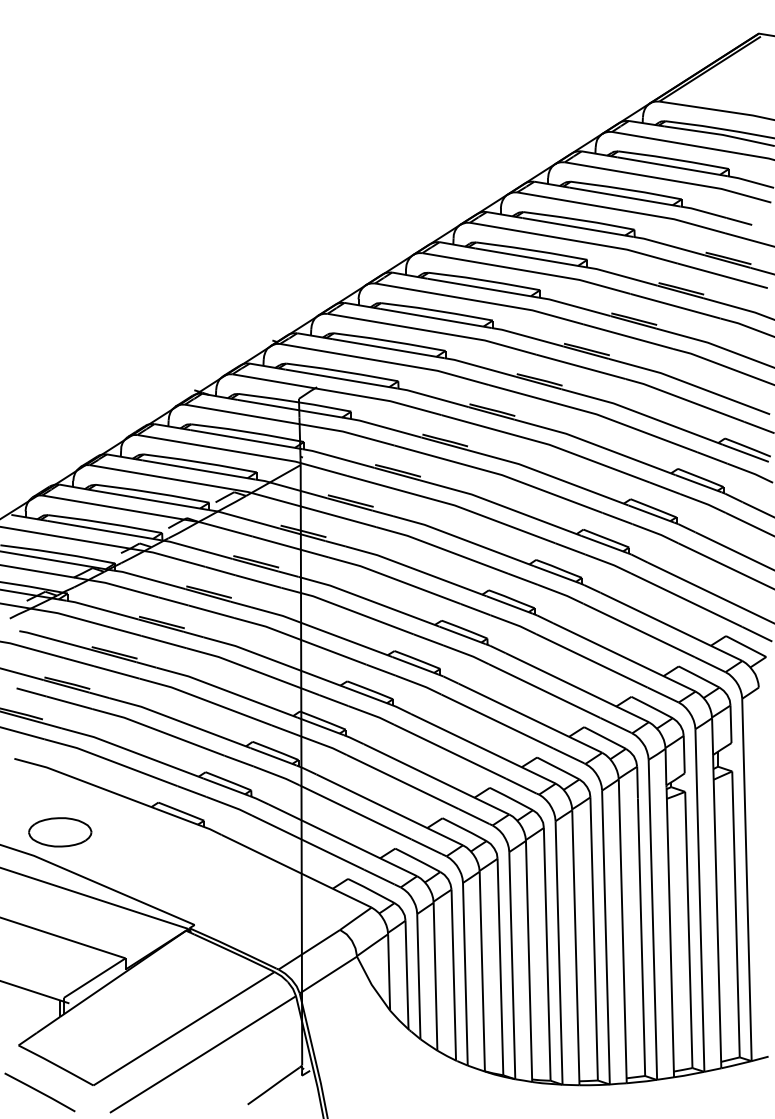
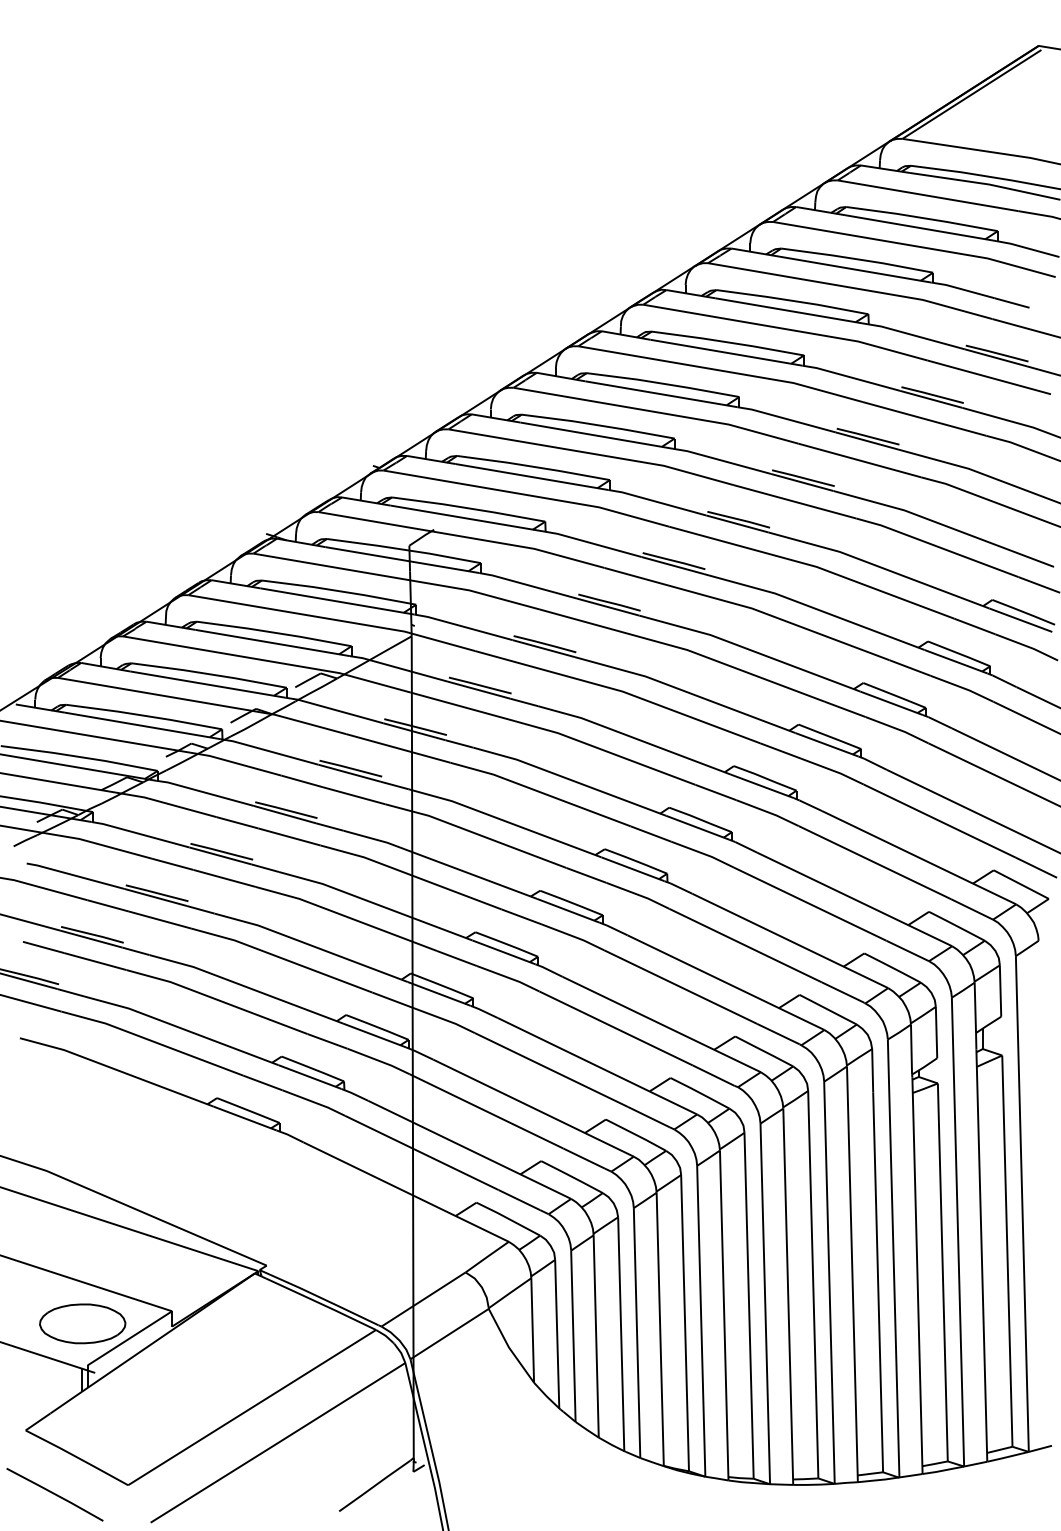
part: (60, 832) -> (82, 1323), moved

